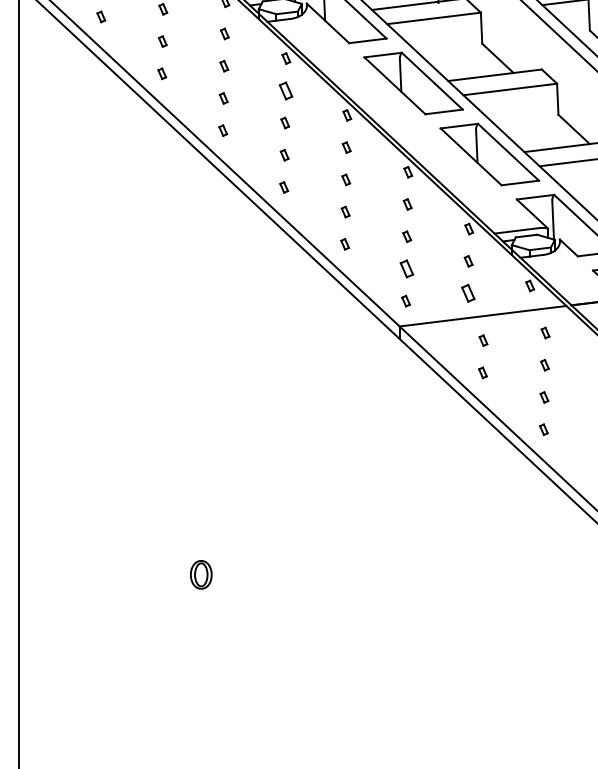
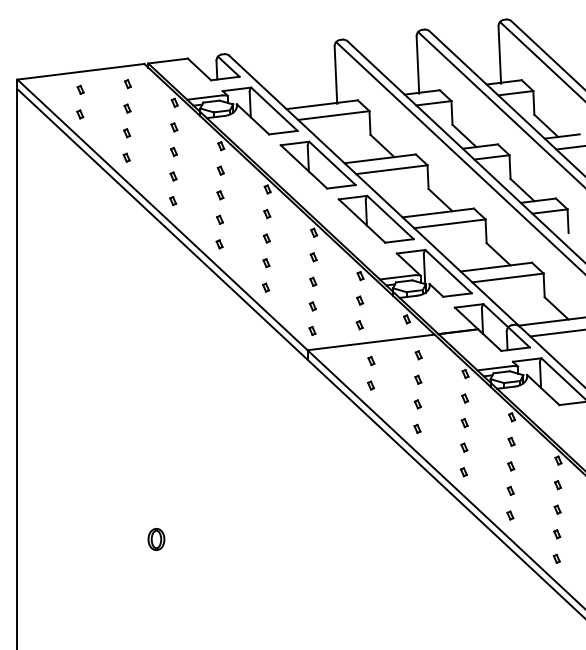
part: (285, 90) -> (220, 170), size x0.62
part: (406, 269) -> (312, 306), size x0.62
part: (467, 293) -> (359, 325), size x0.62

